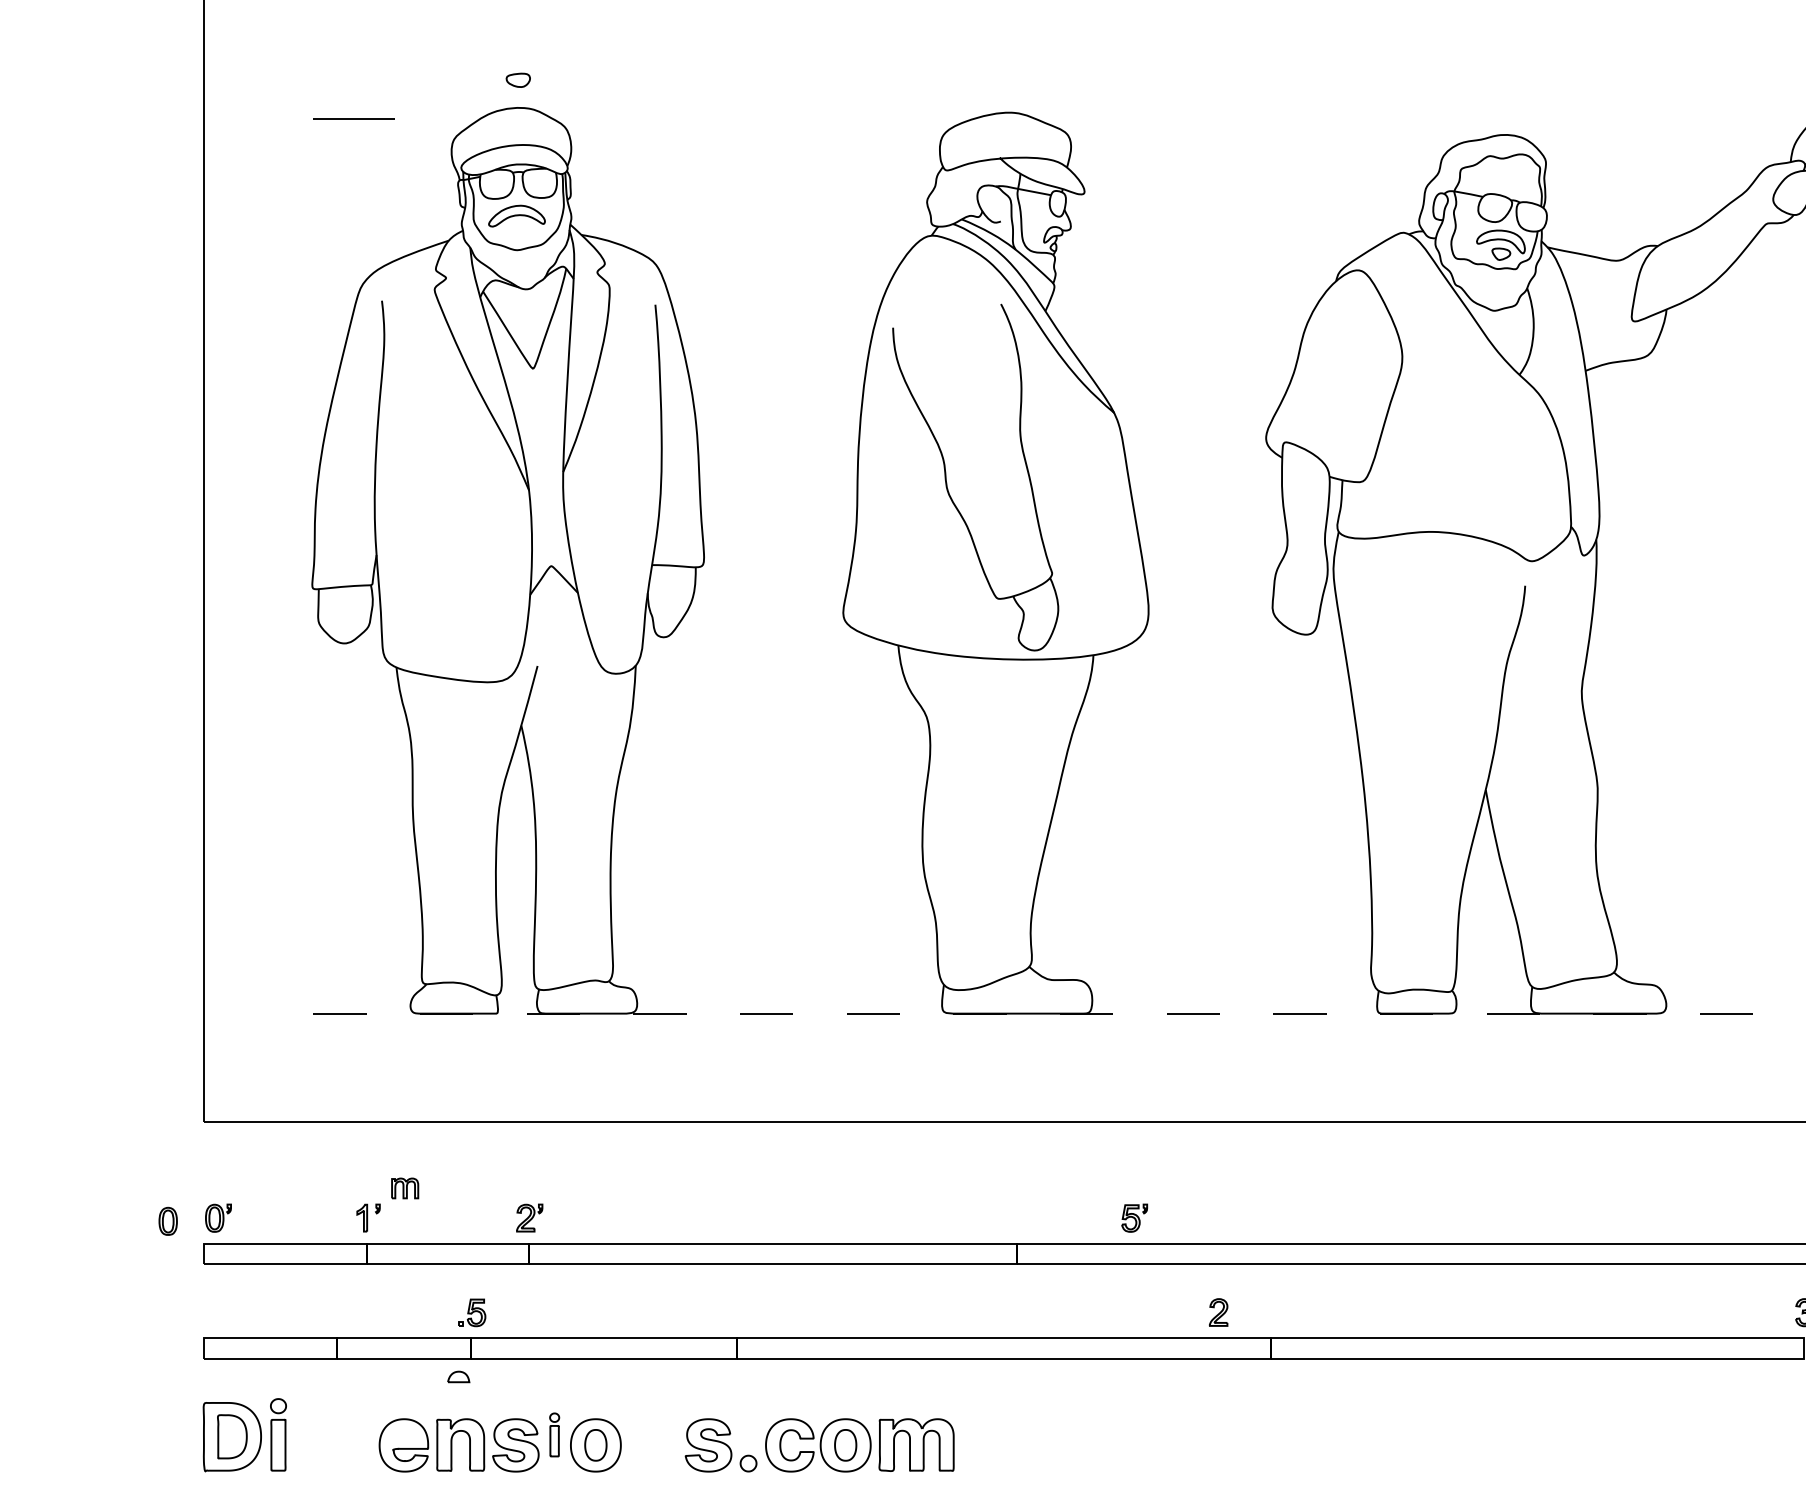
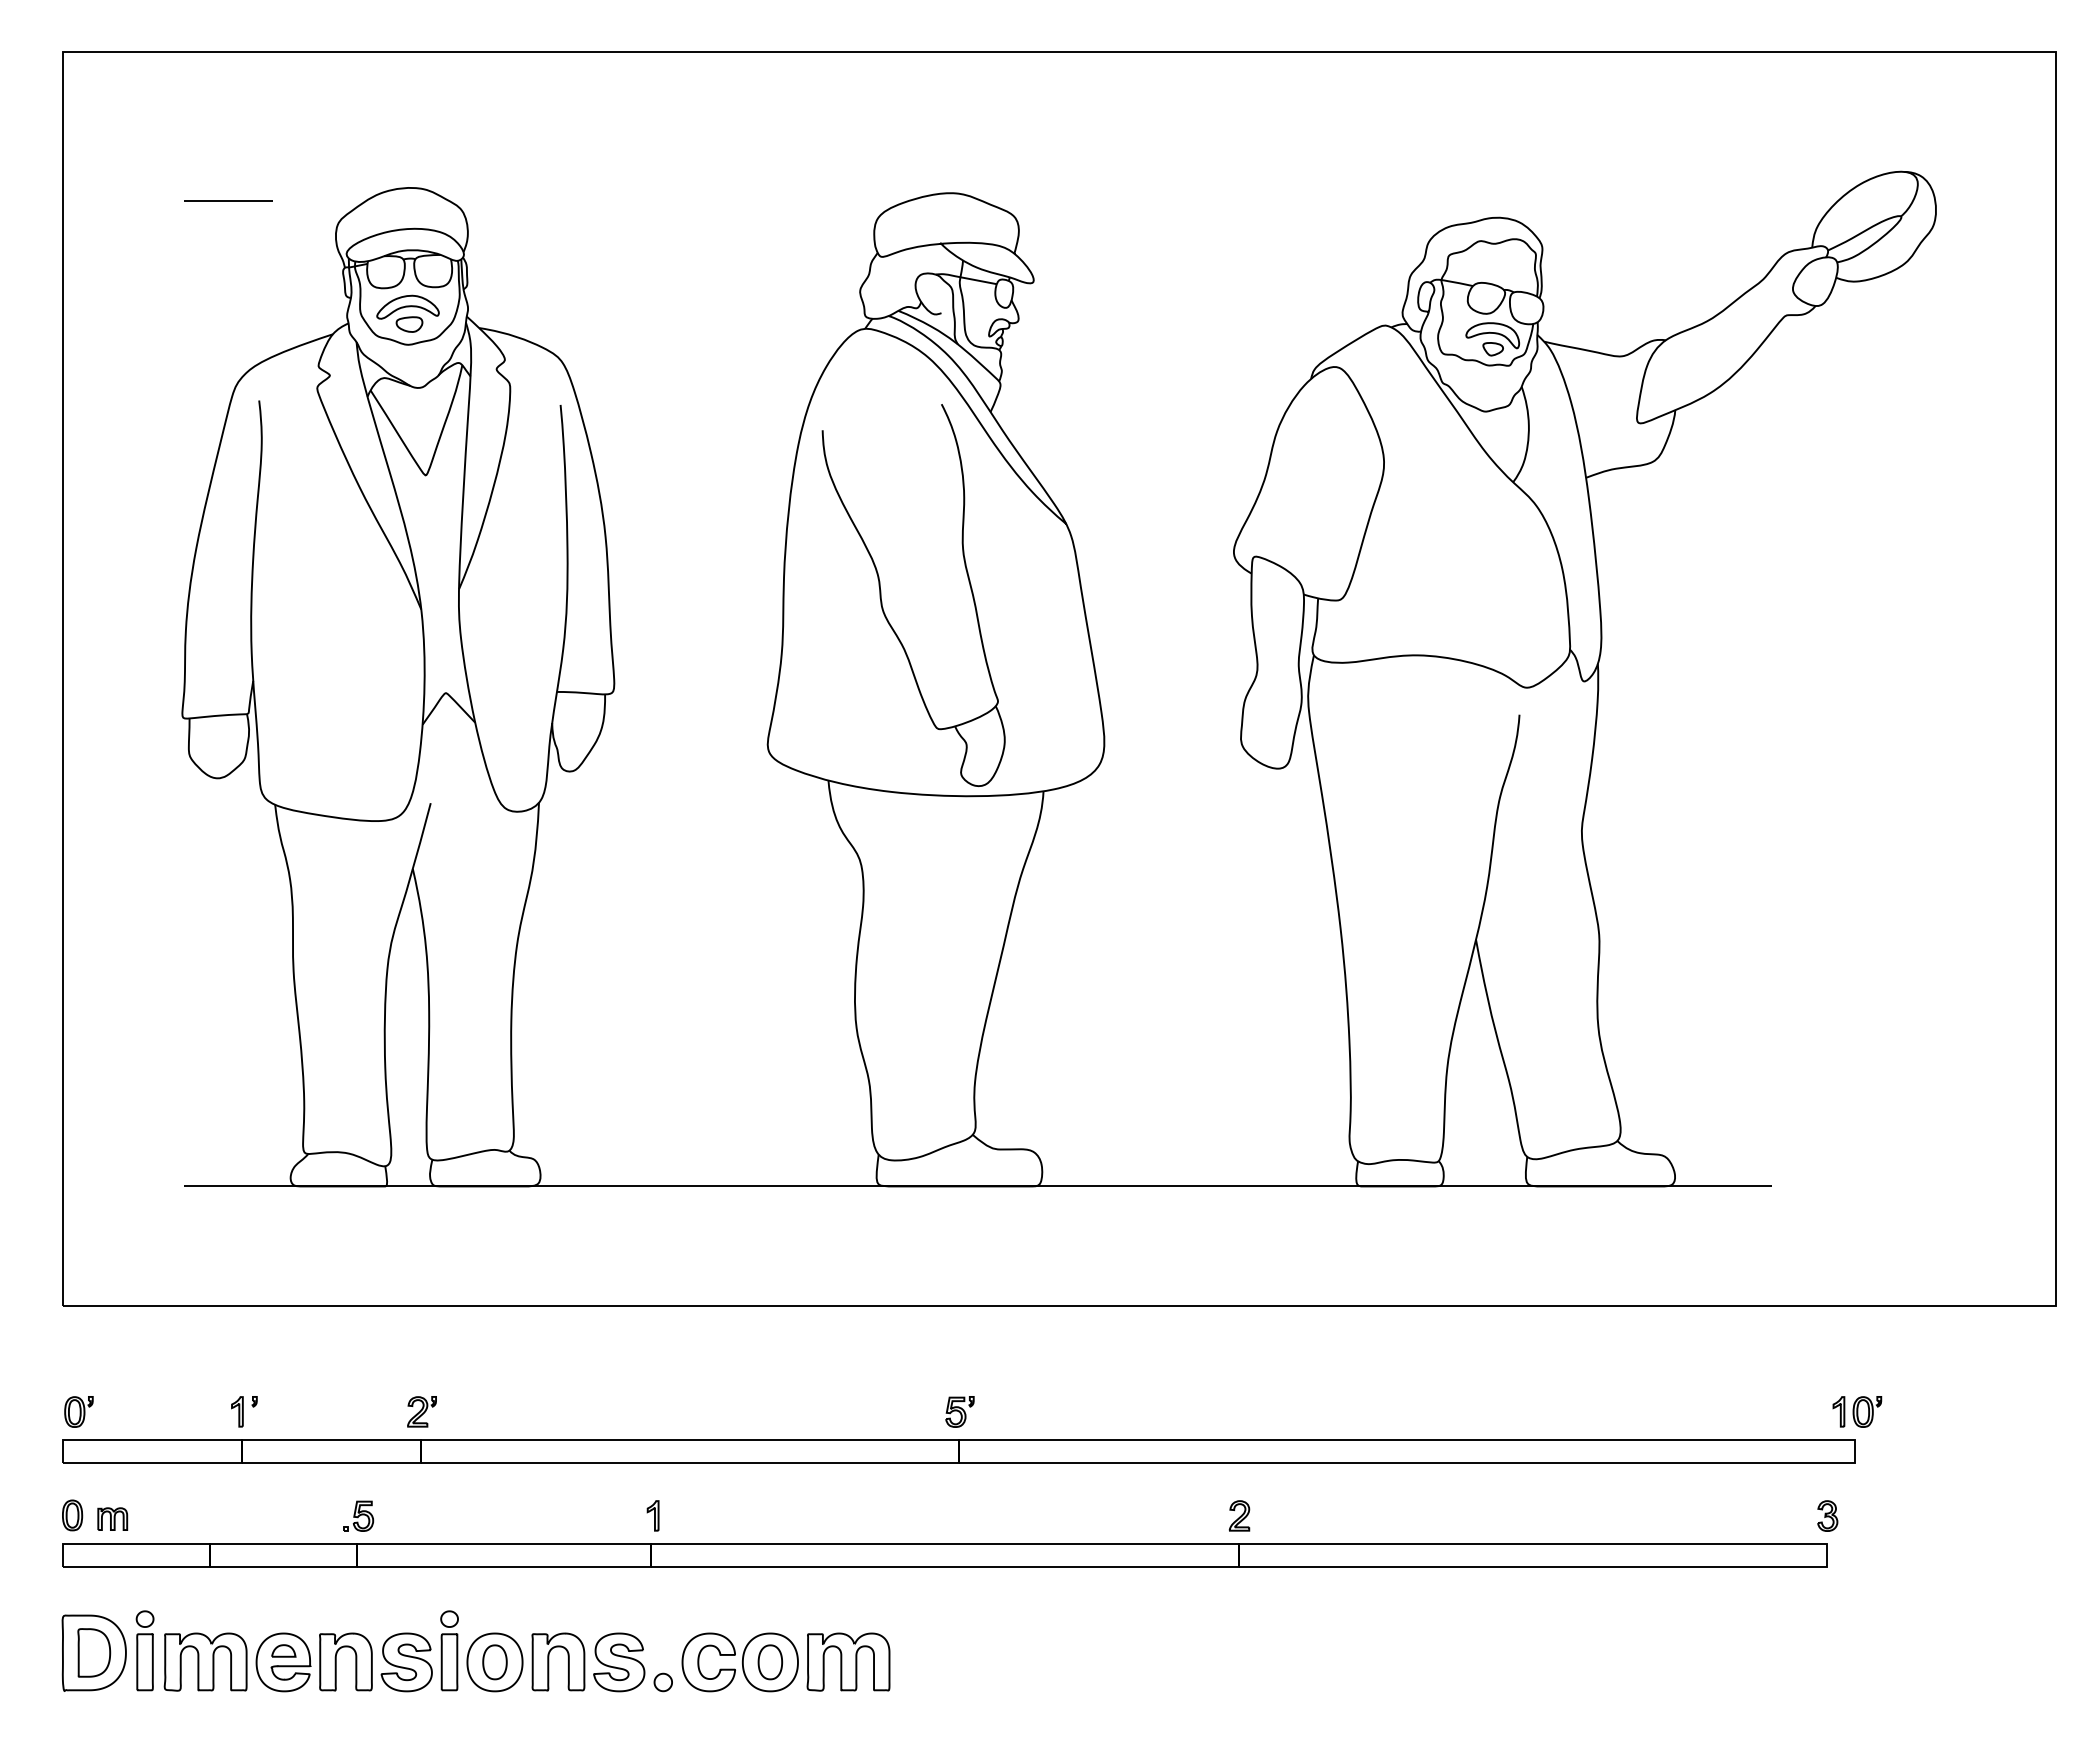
part: (518, 80) -> (409, 324), moved
line: (1034, 1013) -> (978, 1186), dashed -> solid
part: (404, 1187) -> (112, 1518), moved
part: (1134, 1217) -> (959, 1411), moved
part: (168, 1221) -> (72, 1515), moved
part: (738, 1312) -> (652, 1515), added
part: (1218, 1312) -> (1239, 1515), moved
part: (458, 1376) -> (283, 1650), moved
part: (554, 1434) -> (449, 1650), size x1.67
part: (333, 1444) -> (205, 1661), added
part: (645, 1444) -> (549, 1661), added

